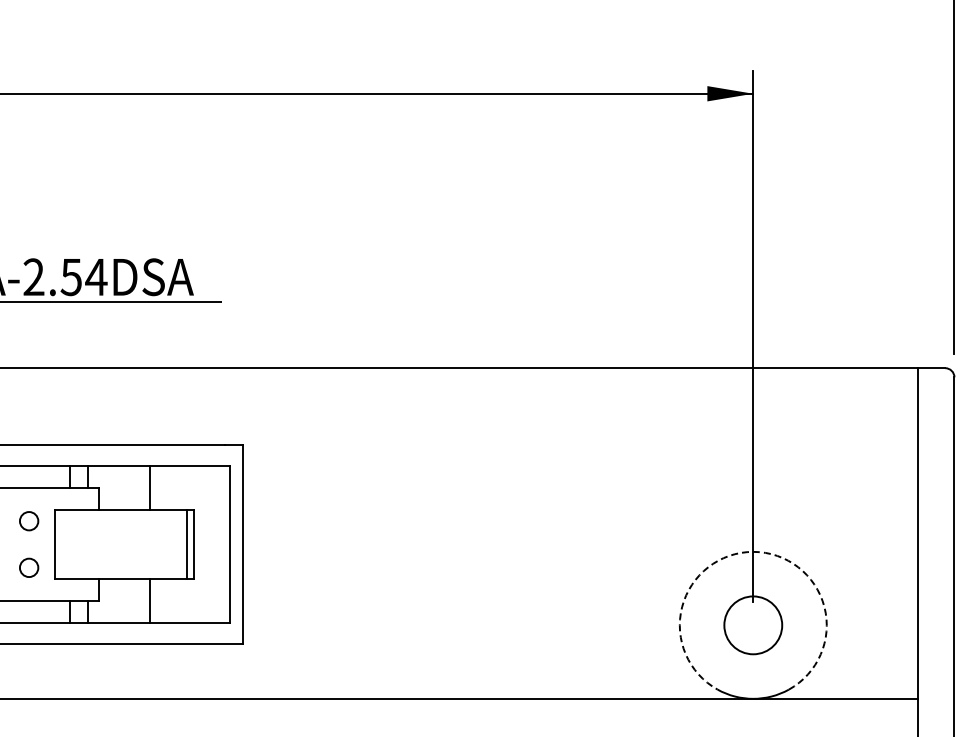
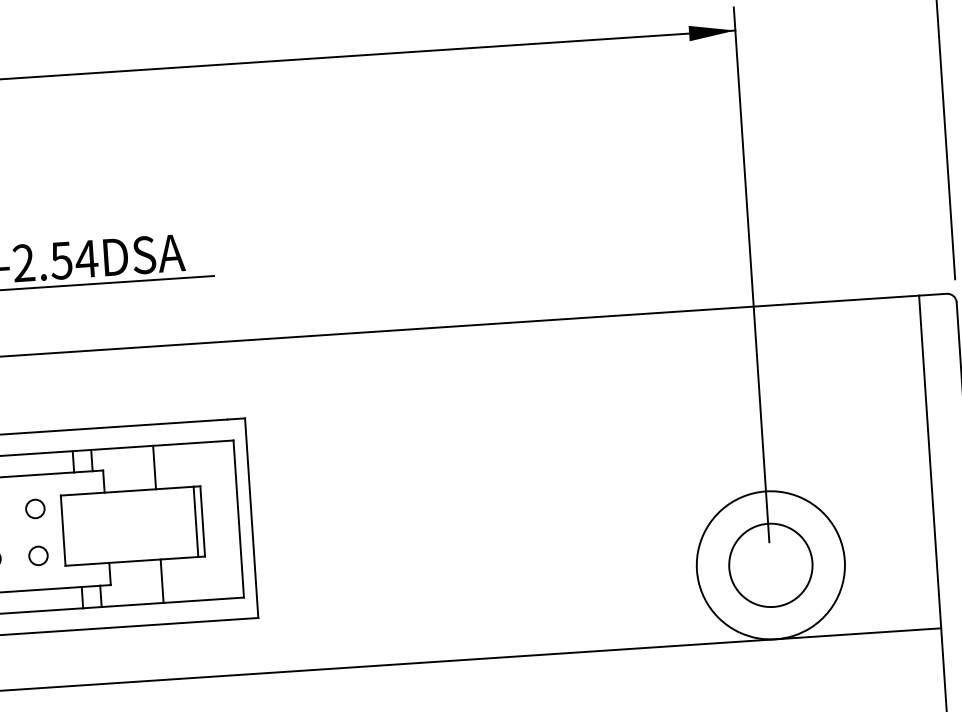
arc: (753, 551) -> (766, 491), dashed -> solid
circle: (752, 625) -> (770, 565), size x1.43

